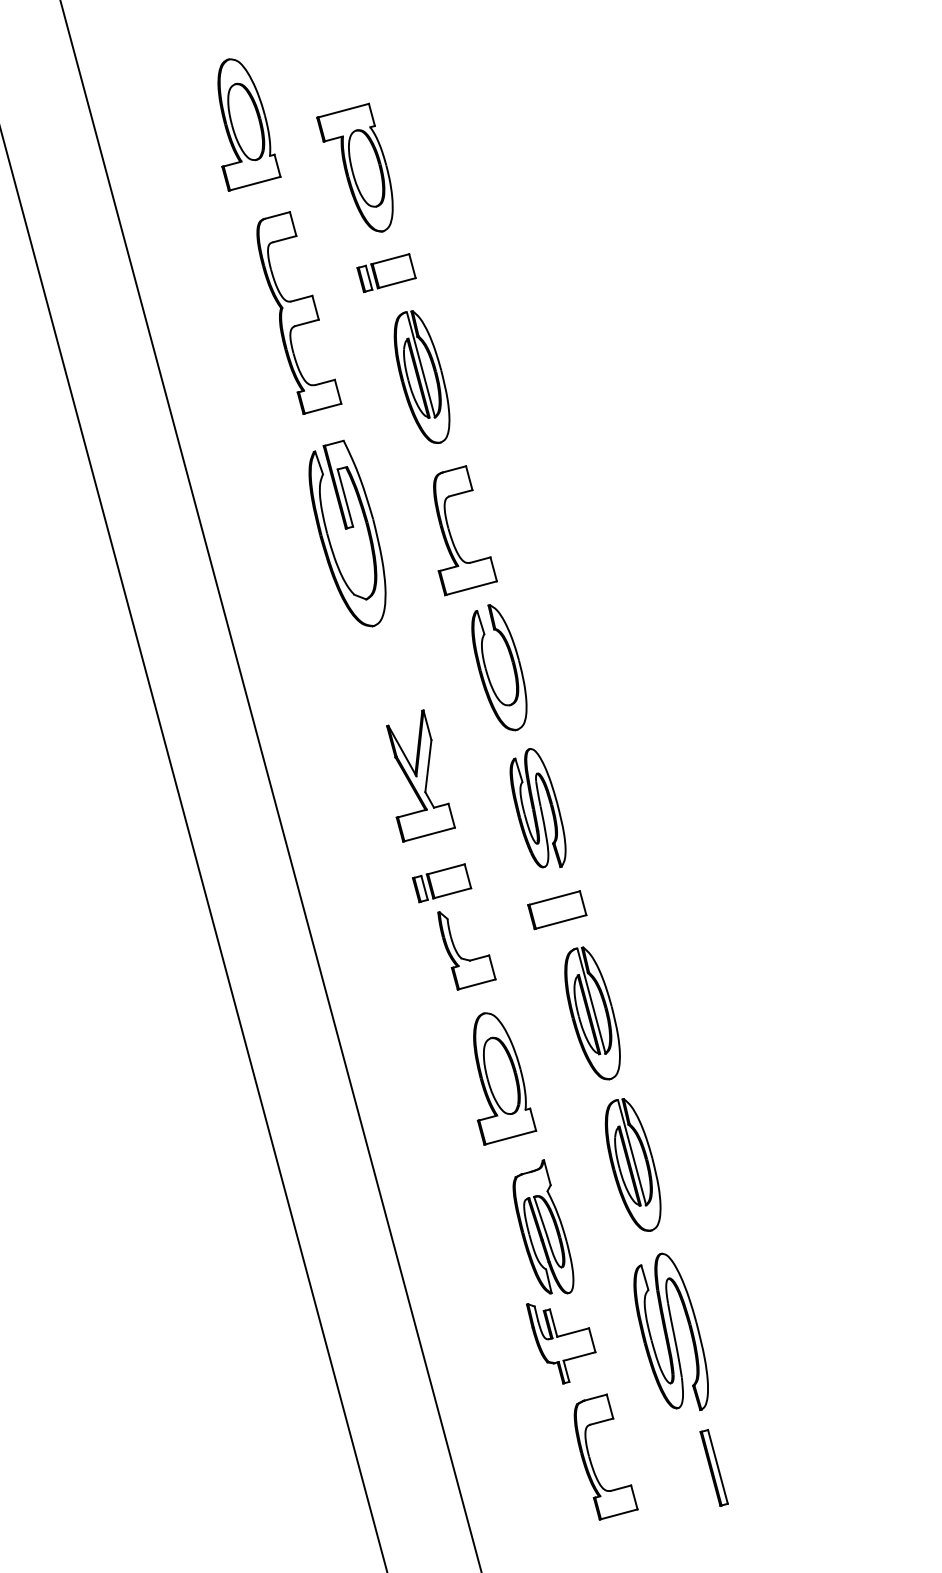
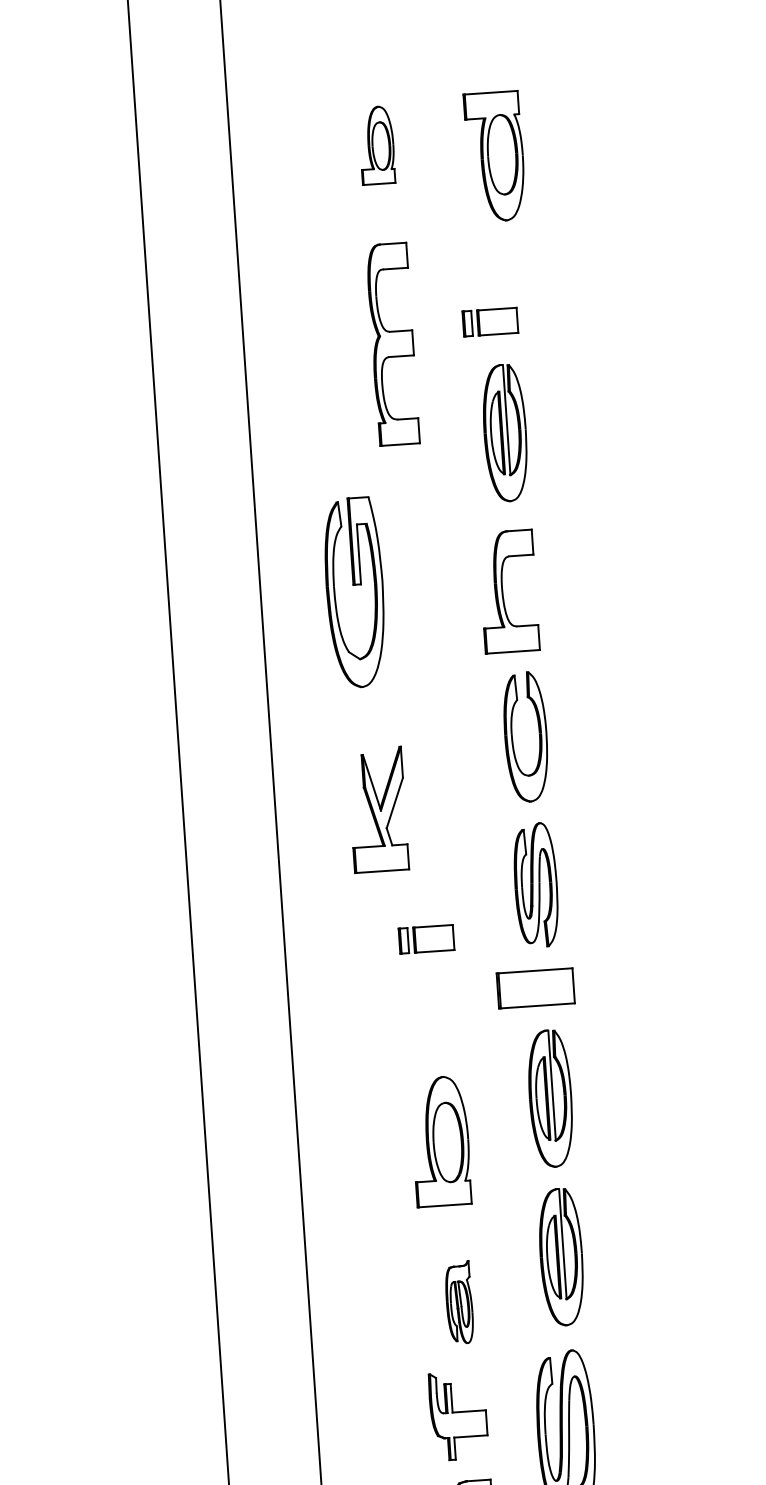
part: (249, 124) -> (383, 147), size x0.6
part: (354, 167) -> (490, 151), moved
part: (347, 533) -> (354, 589), moved
part: (420, 775) -> (385, 810), moved
part: (557, 910) -> (535, 988), size x1.4
part: (460, 955) -> (430, 1014), removed
part: (543, 1226) -> (460, 1300), size x0.6

